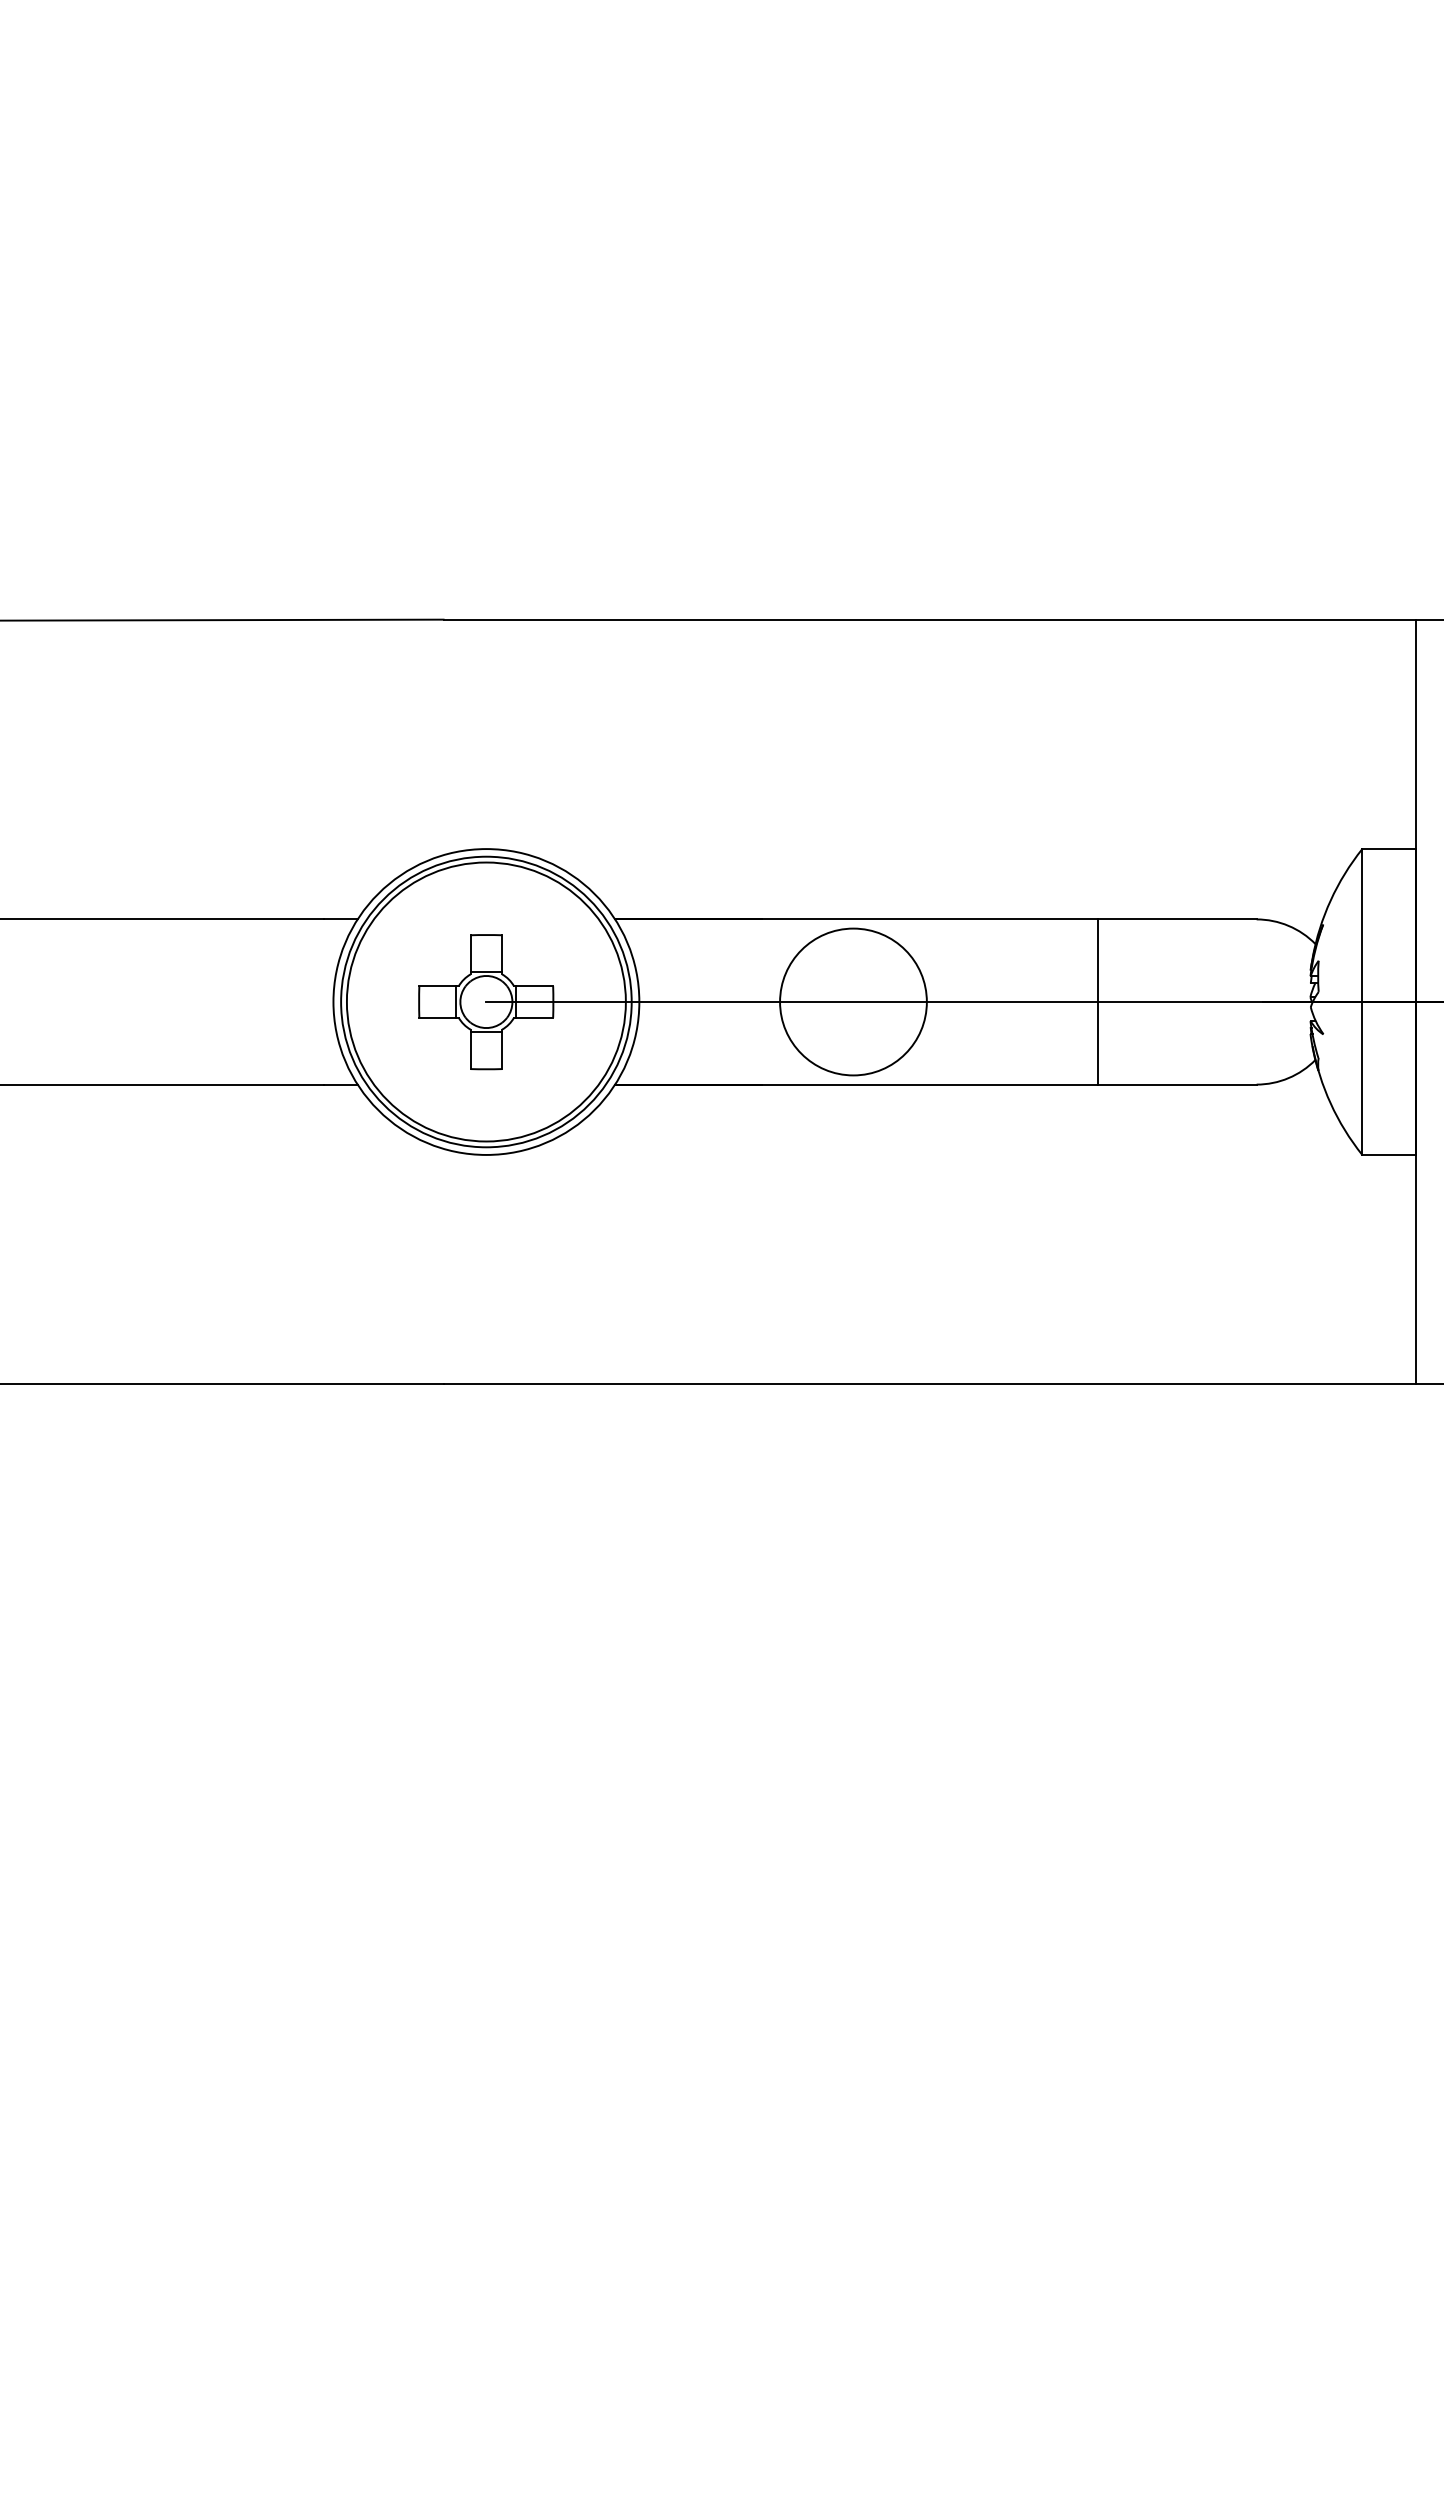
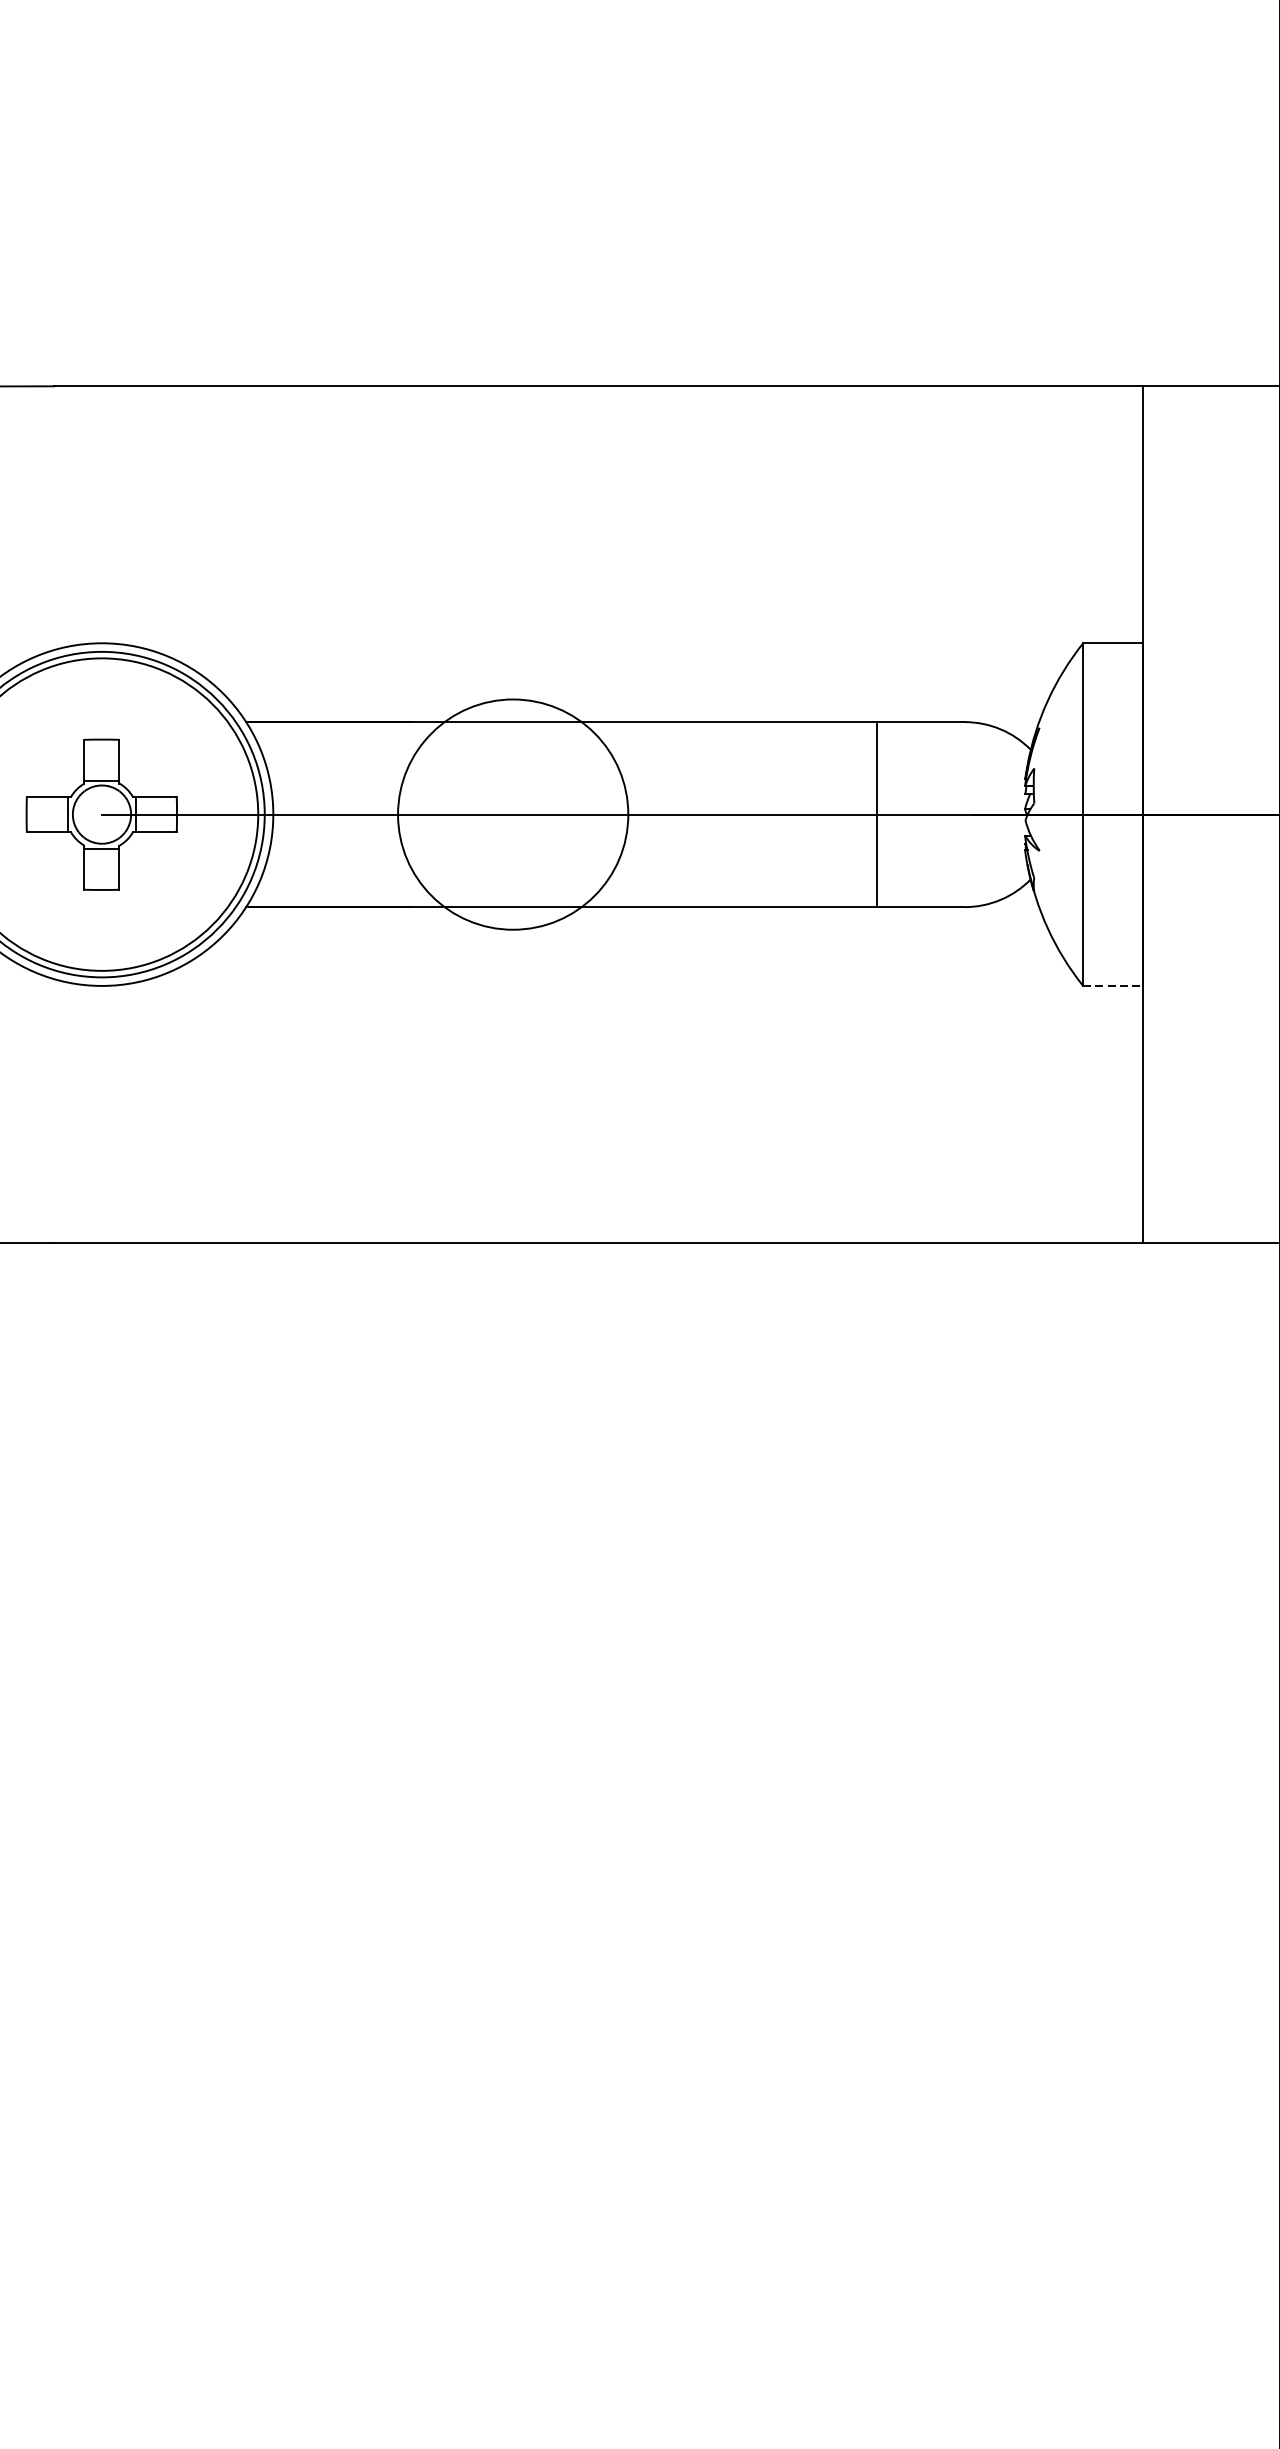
circle: (853, 1001) -> (513, 814), size x1.4
line: (1098, 1001) -> (877, 814), moved
line: (1388, 1154) -> (1112, 985), solid -> dashed

